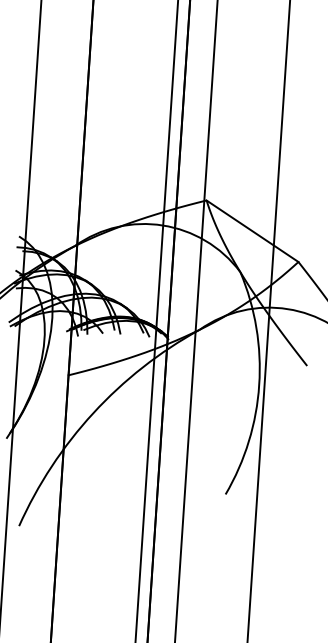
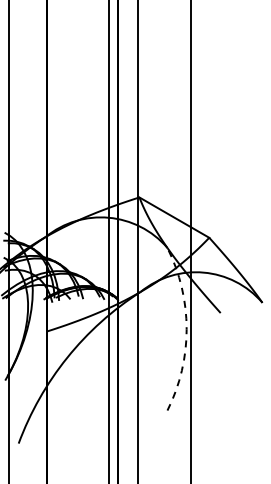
arc: (258, 385) -> (186, 329), solid -> dashed

